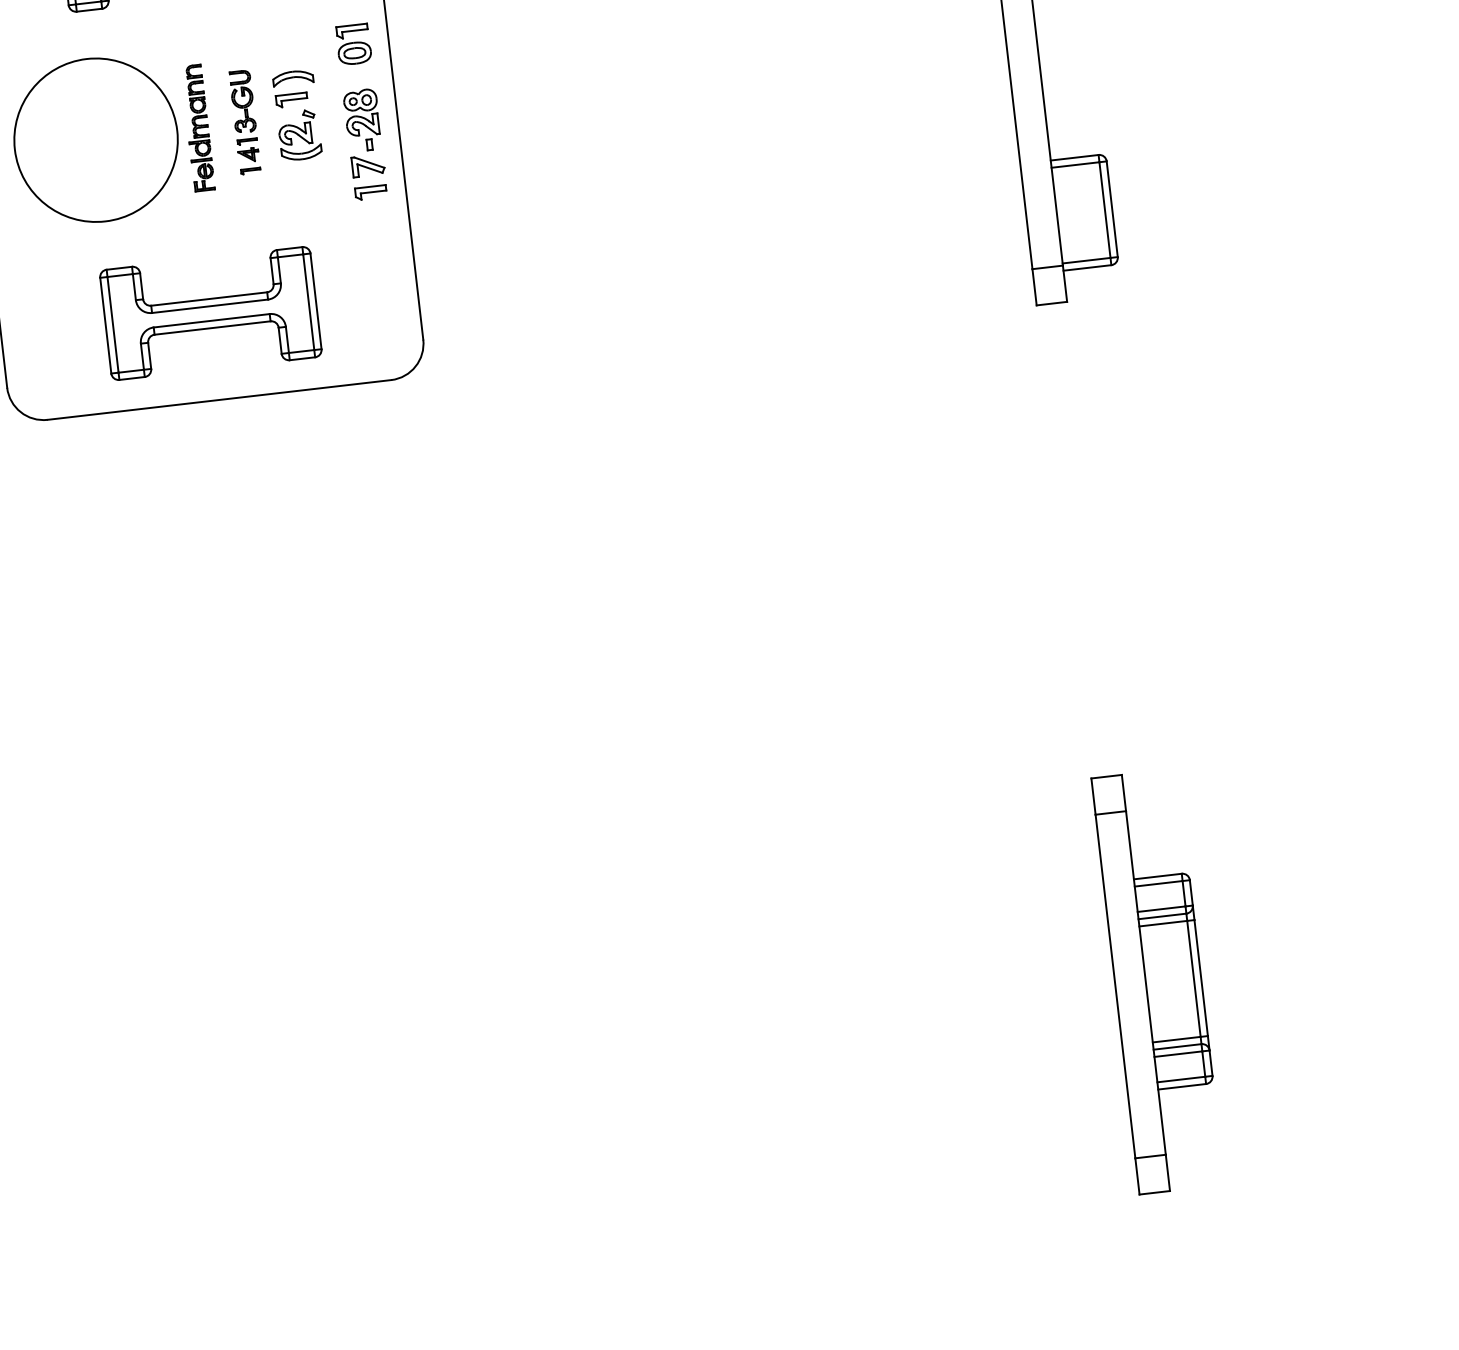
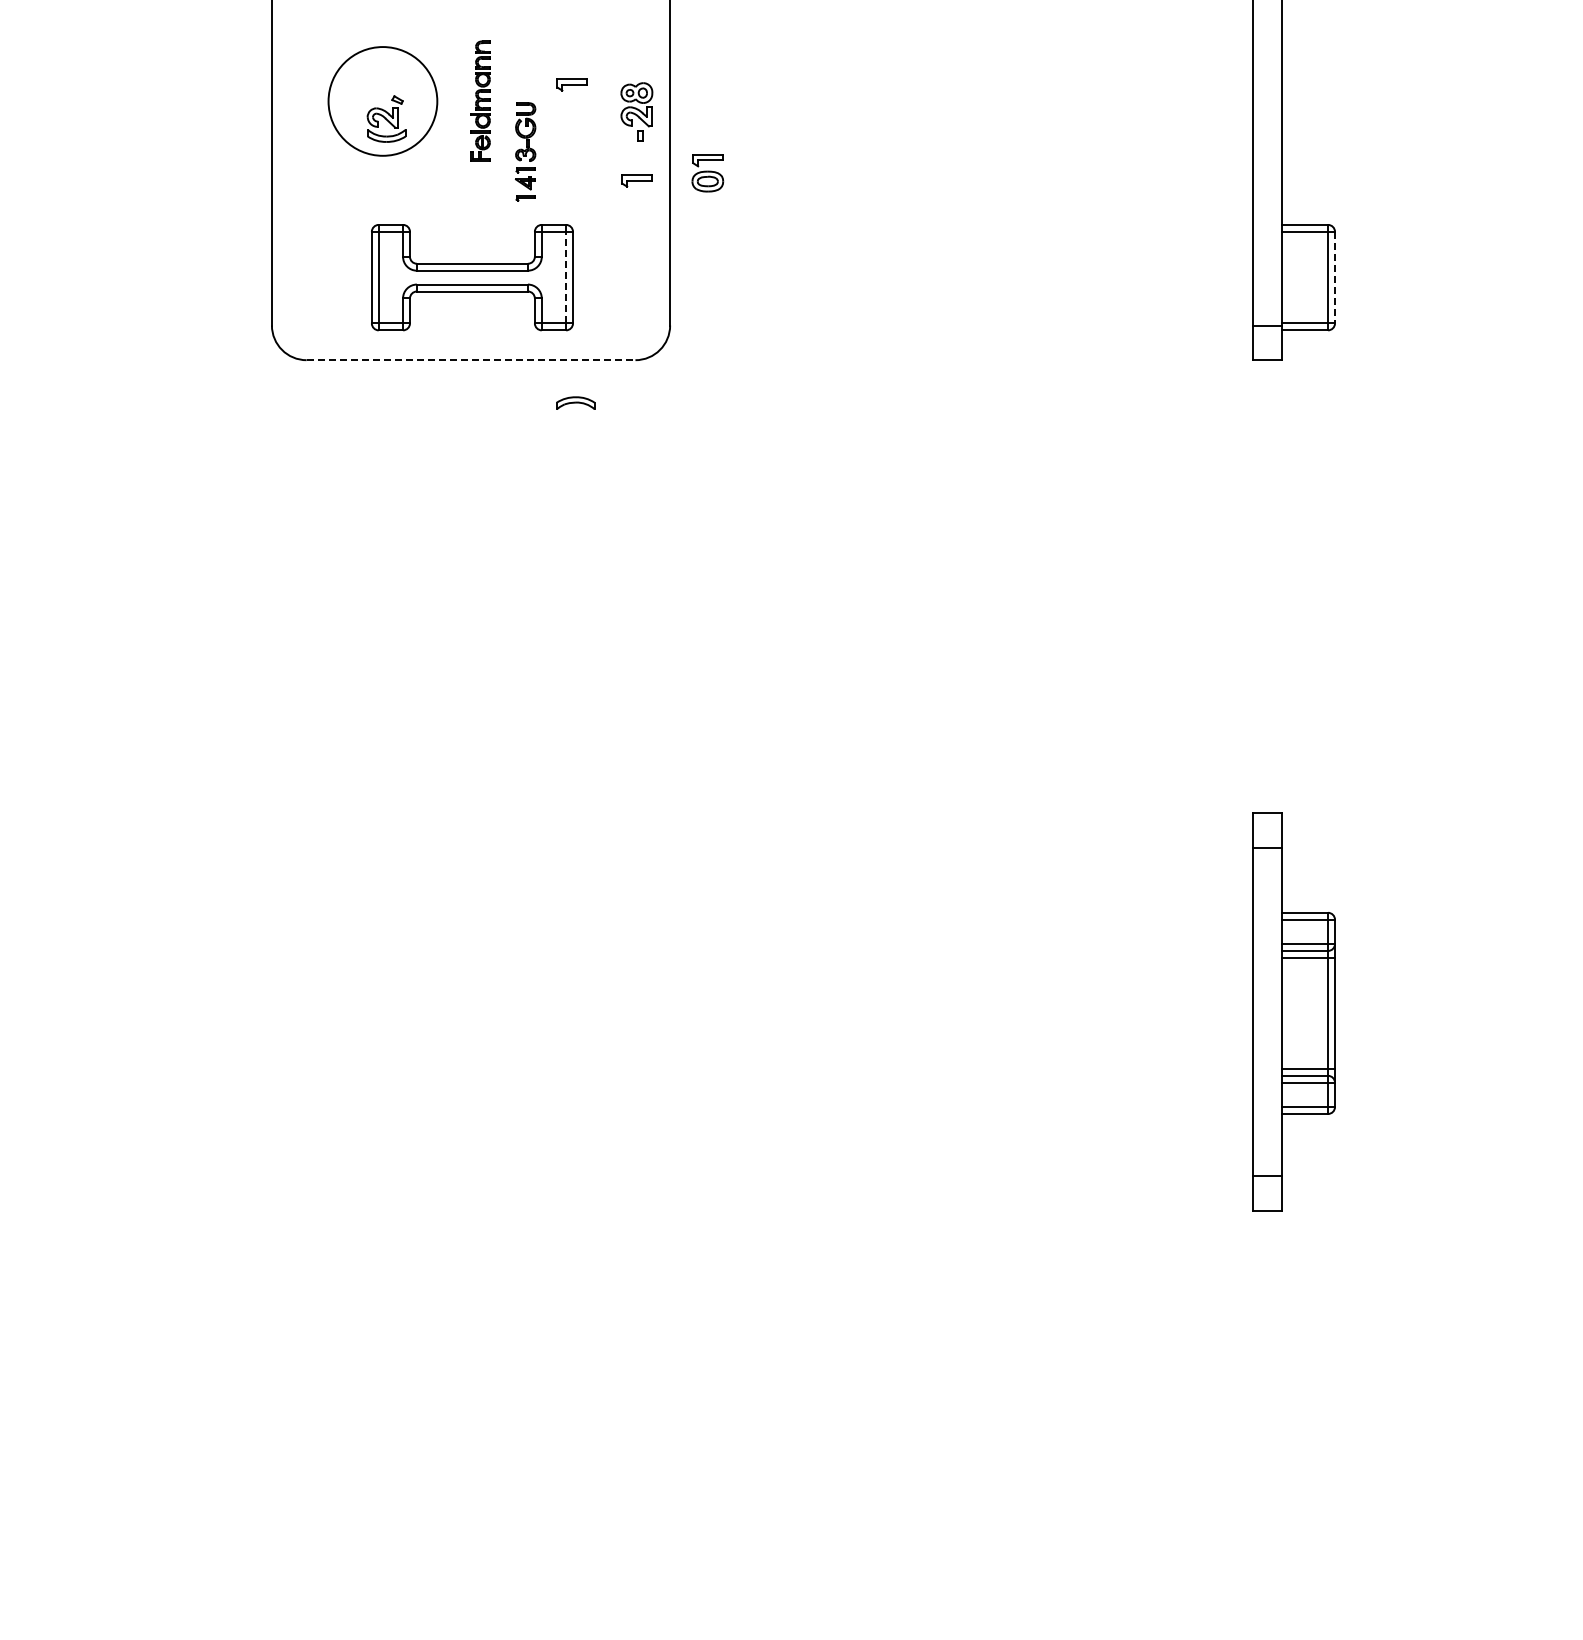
part: (353, 44) -> (707, 173), moved
part: (292, 77) -> (575, 402), moved
part: (244, 122) -> (525, 151), moved
part: (299, 134) -> (386, 118), moved
circle: (95, 140) -> (382, 101), size x0.7
part: (368, 164) -> (637, 154), removed
line: (1112, 209) -> (1335, 277), solid -> dashed
line: (309, 302) -> (566, 277), solid -> dashed
line: (219, 400) -> (471, 360), solid -> dashed

